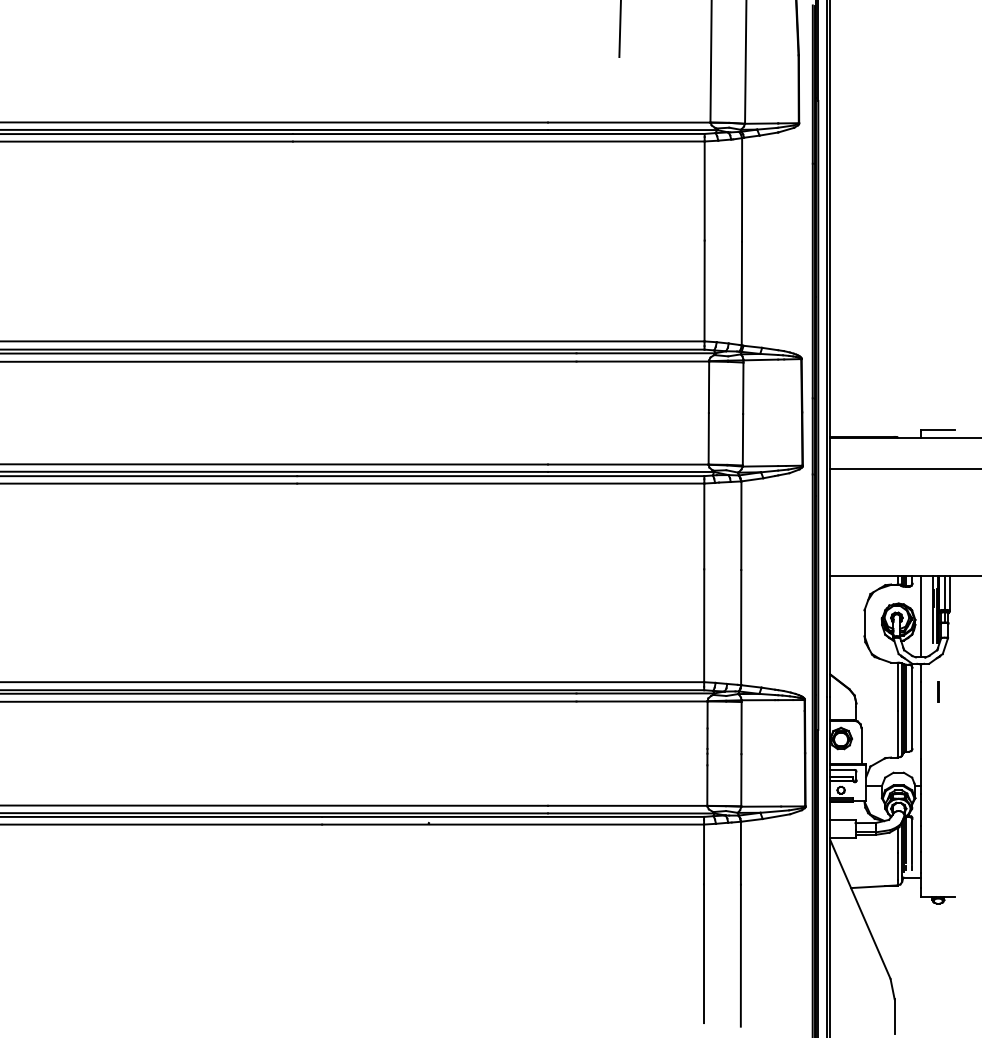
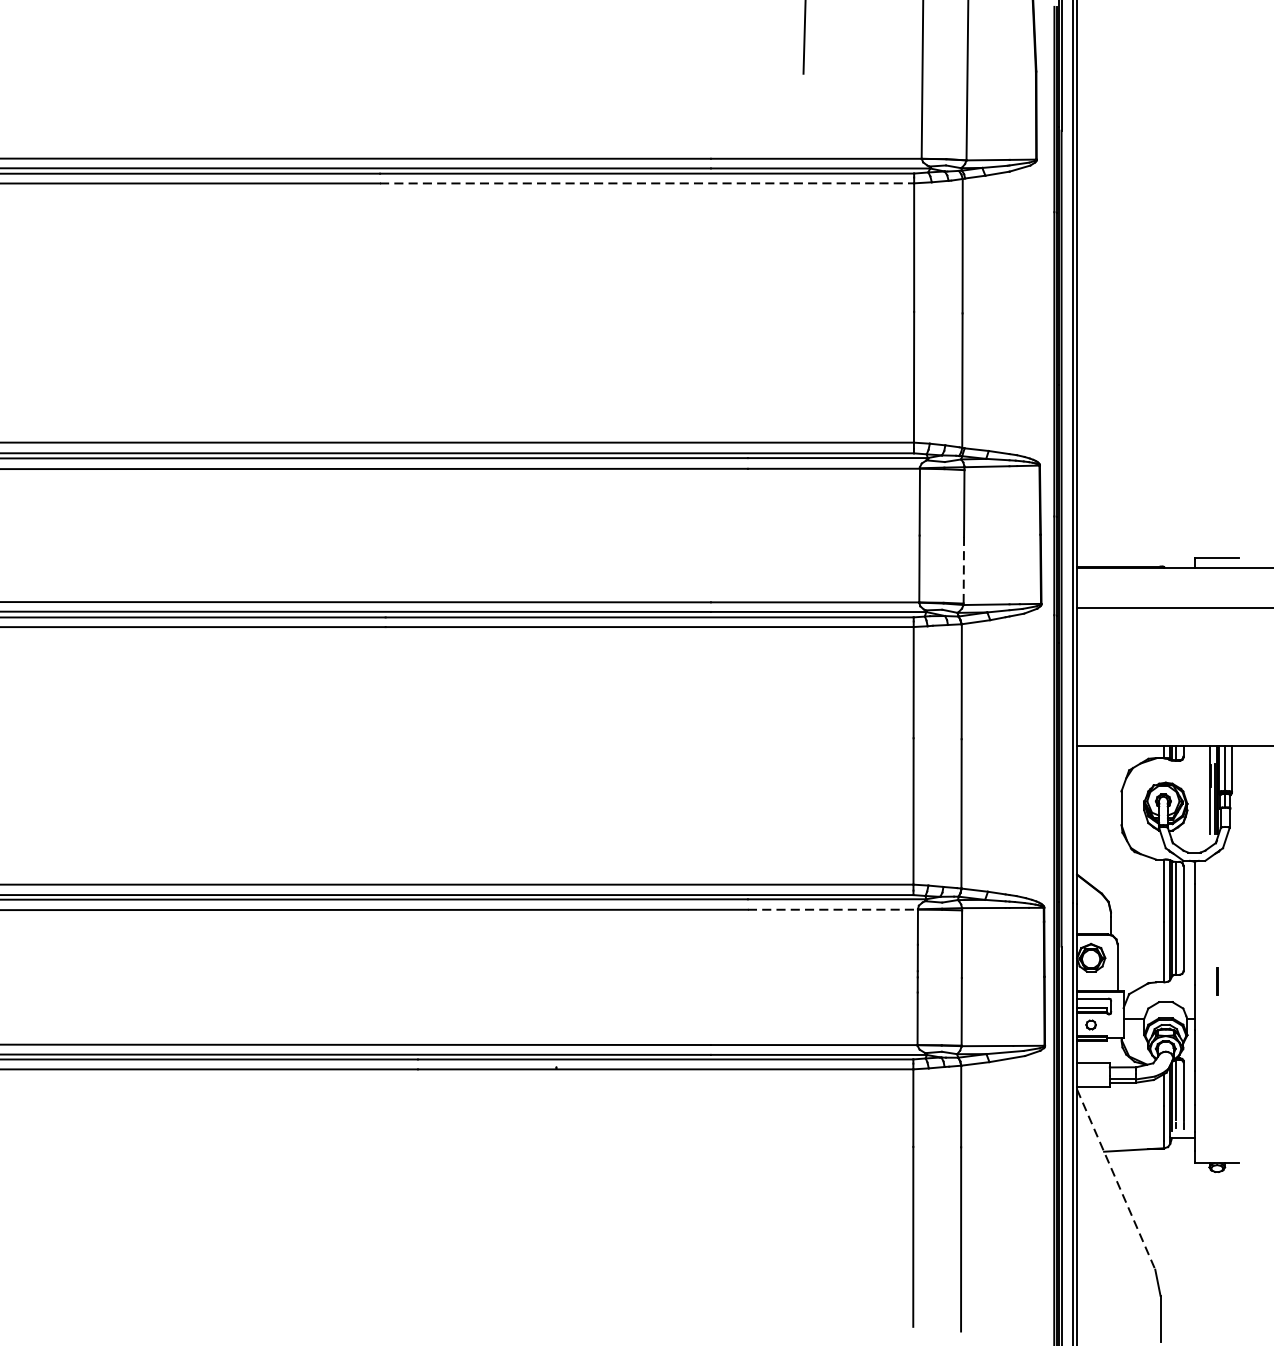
line: (498, 141) -> (646, 183), solid -> dashed
line: (742, 439) -> (963, 569), solid -> dashed
line: (921, 616) -> (1195, 799), removed
line: (938, 691) -> (1217, 981), moved
line: (642, 701) -> (833, 909), solid -> dashed
line: (860, 909) -> (1116, 1179), solid -> dashed

